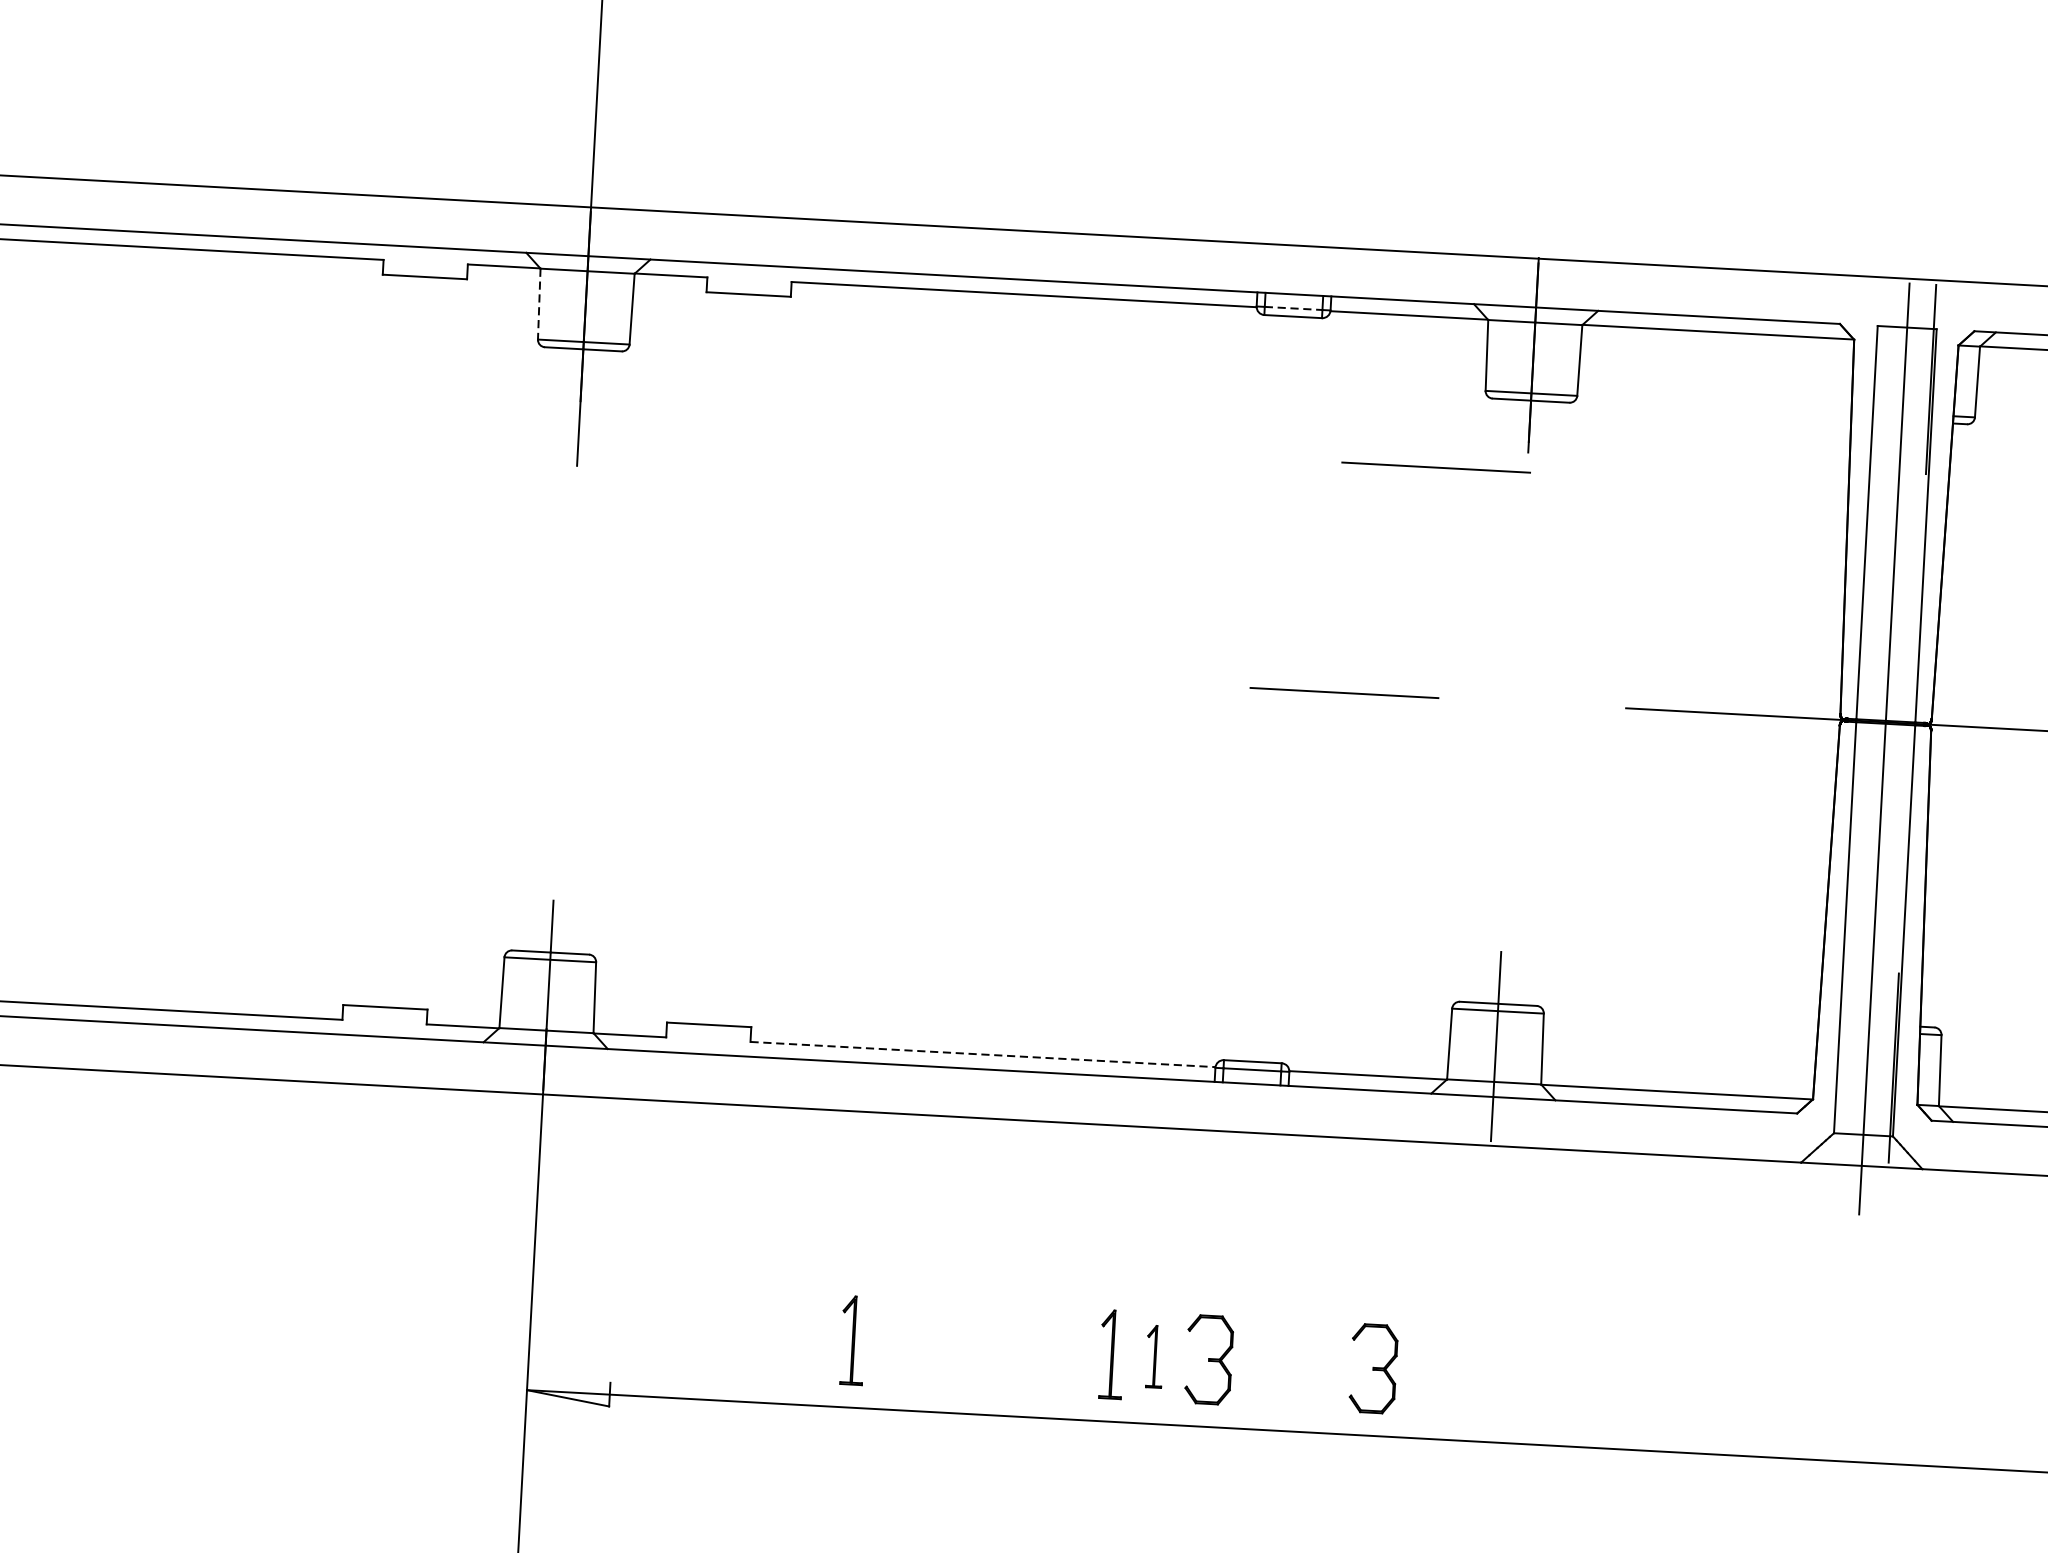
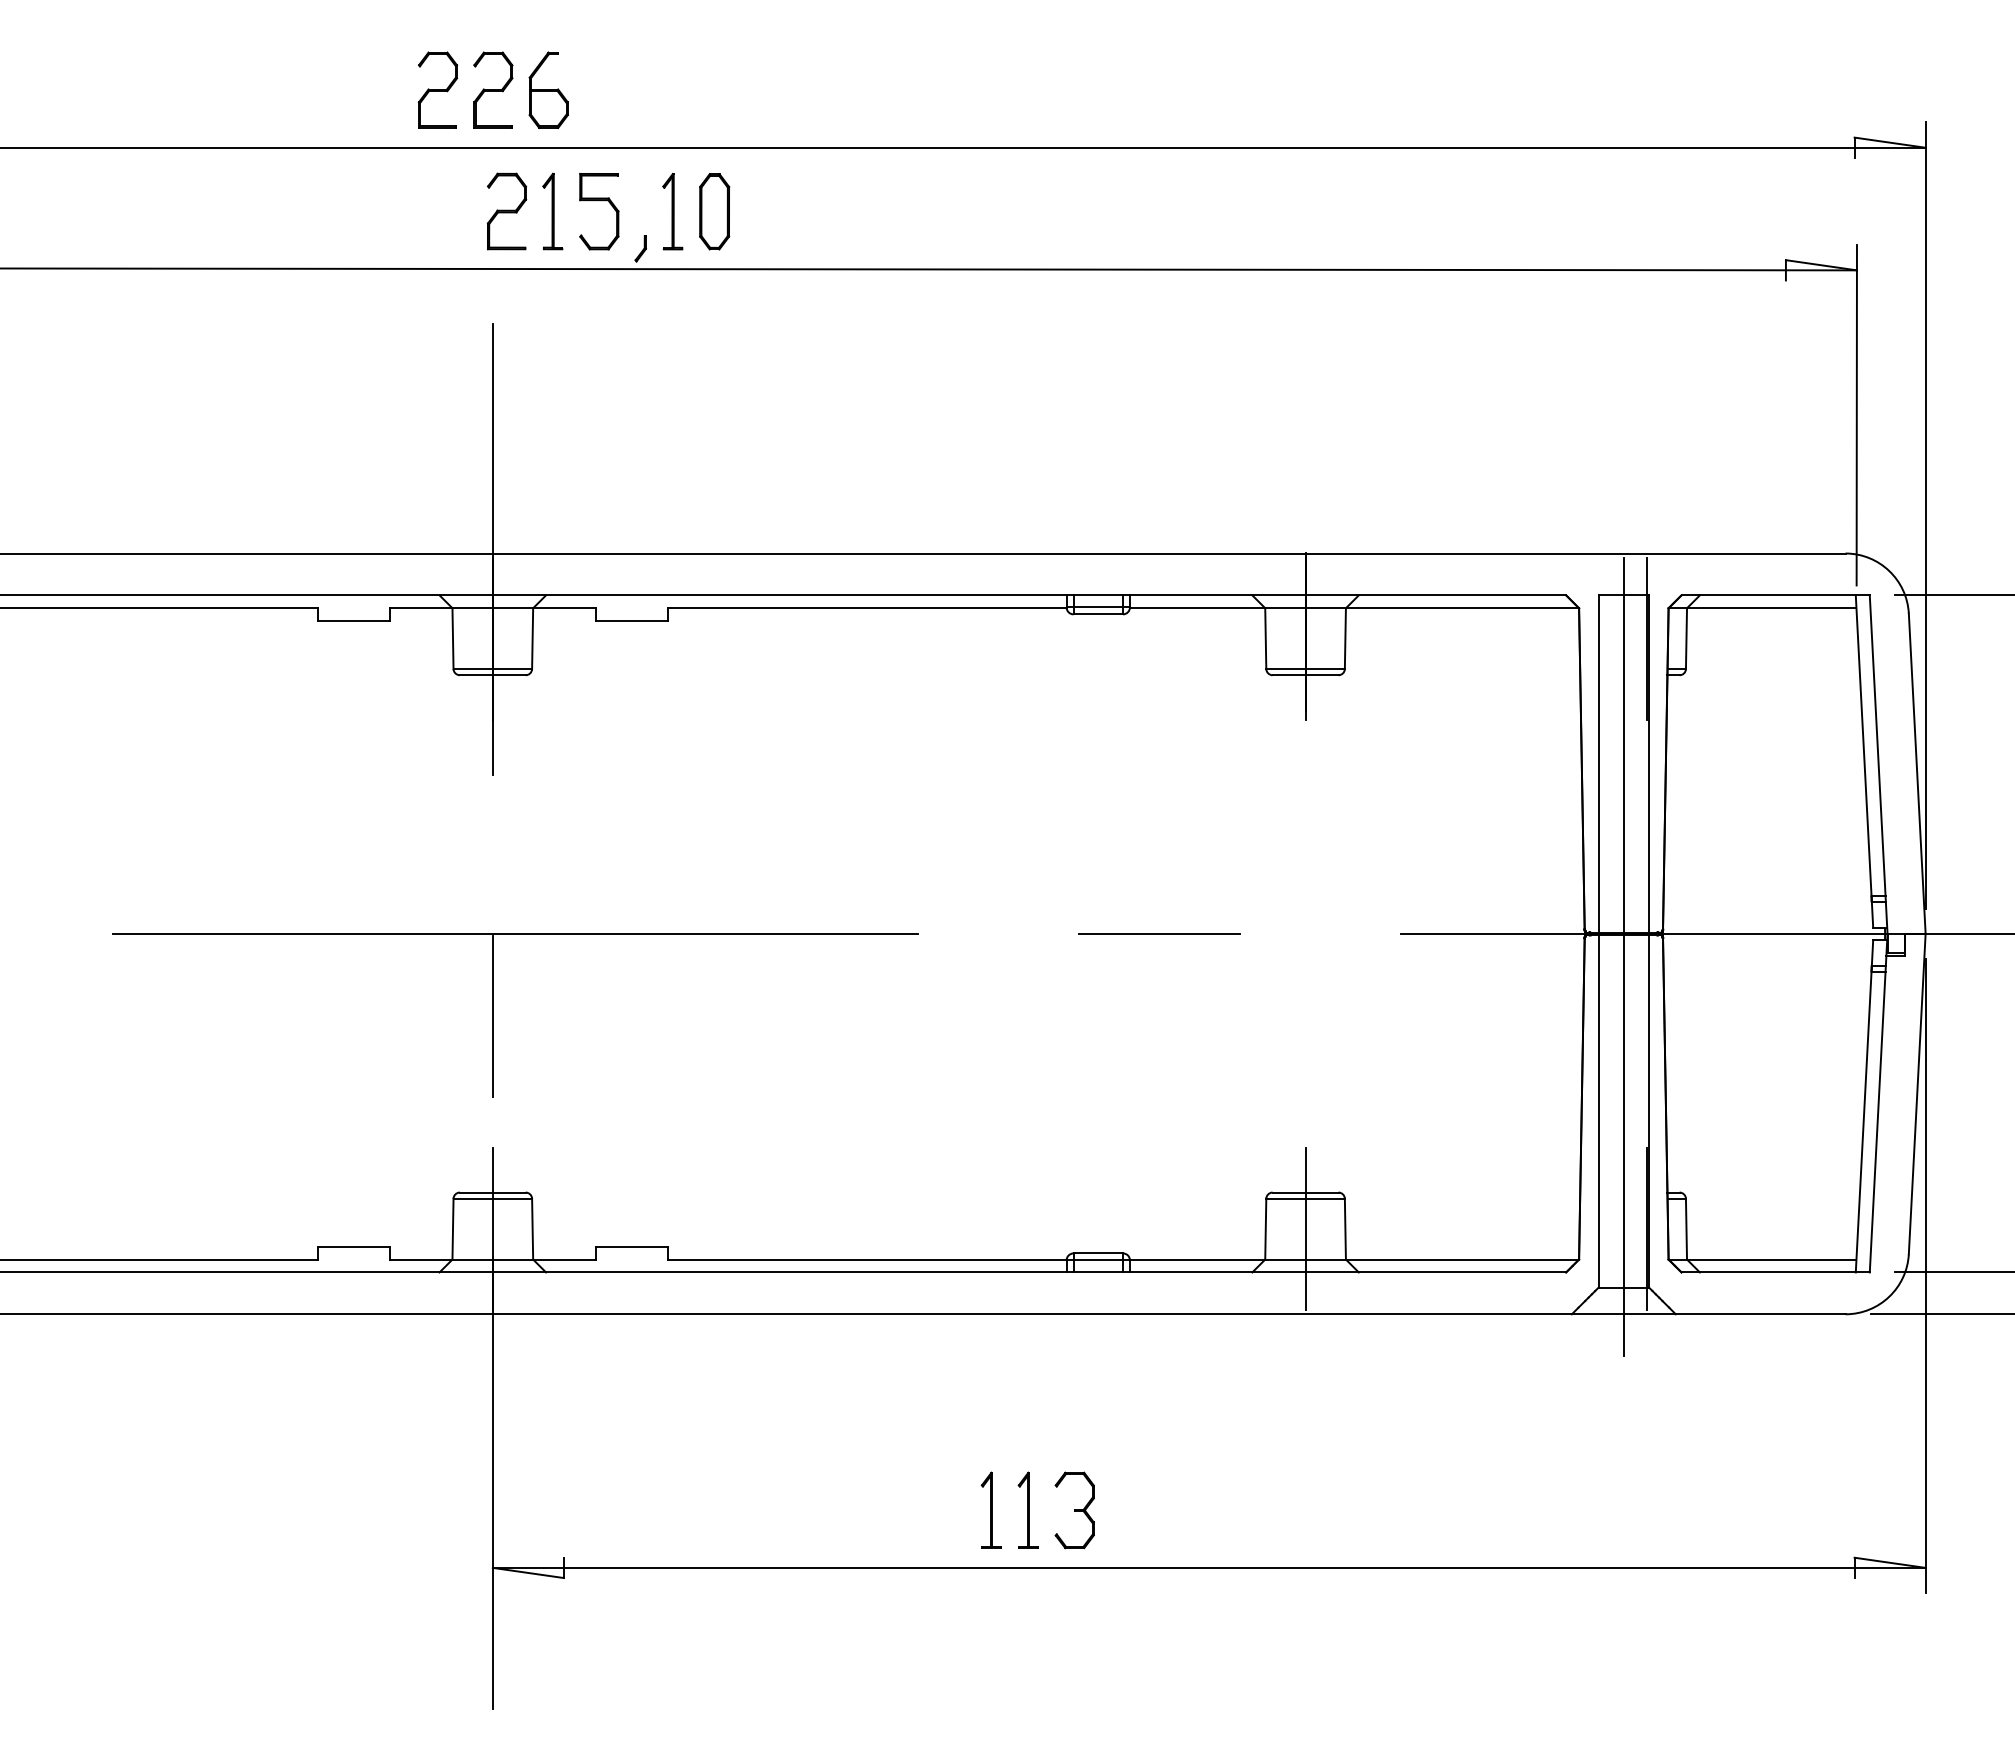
line: (539, 305) -> (453, 639), dashed -> solid
line: (1293, 308) -> (1098, 607), dashed -> solid
line: (1436, 467) -> (1227, 736), removed
part: (562, 746) -> (493, 1015), added
line: (983, 1054) -> (867, 1259), dashed -> solid
part: (852, 1339) -> (768, 1509), removed
part: (1154, 1355) -> (1027, 1509), size x1.43
part: (1373, 1368) -> (1215, 1510), removed

